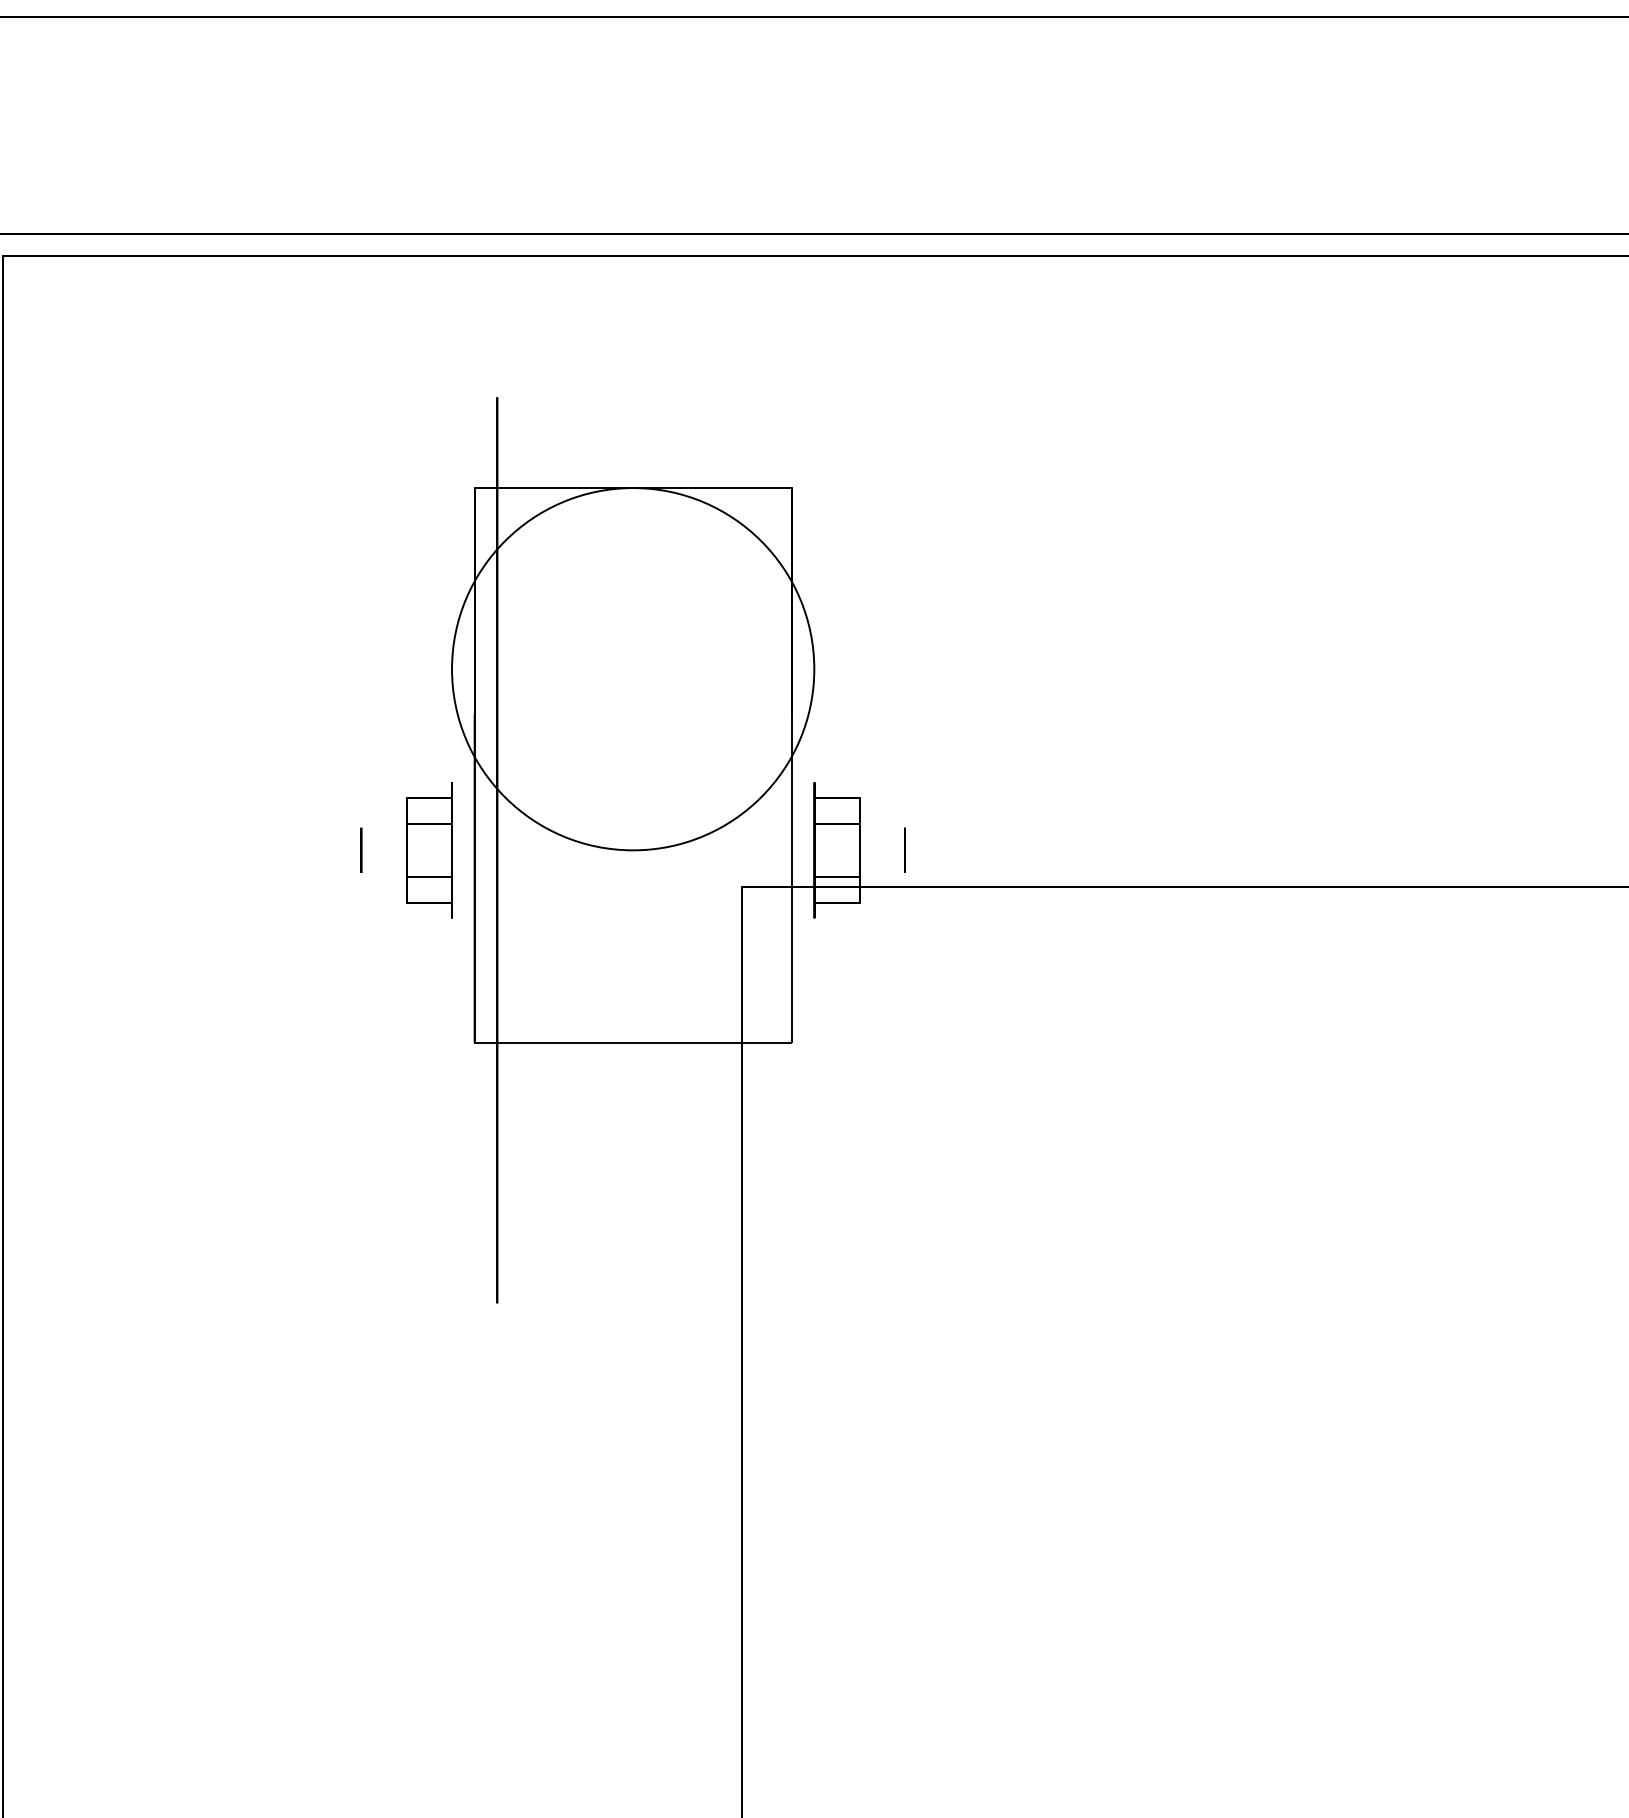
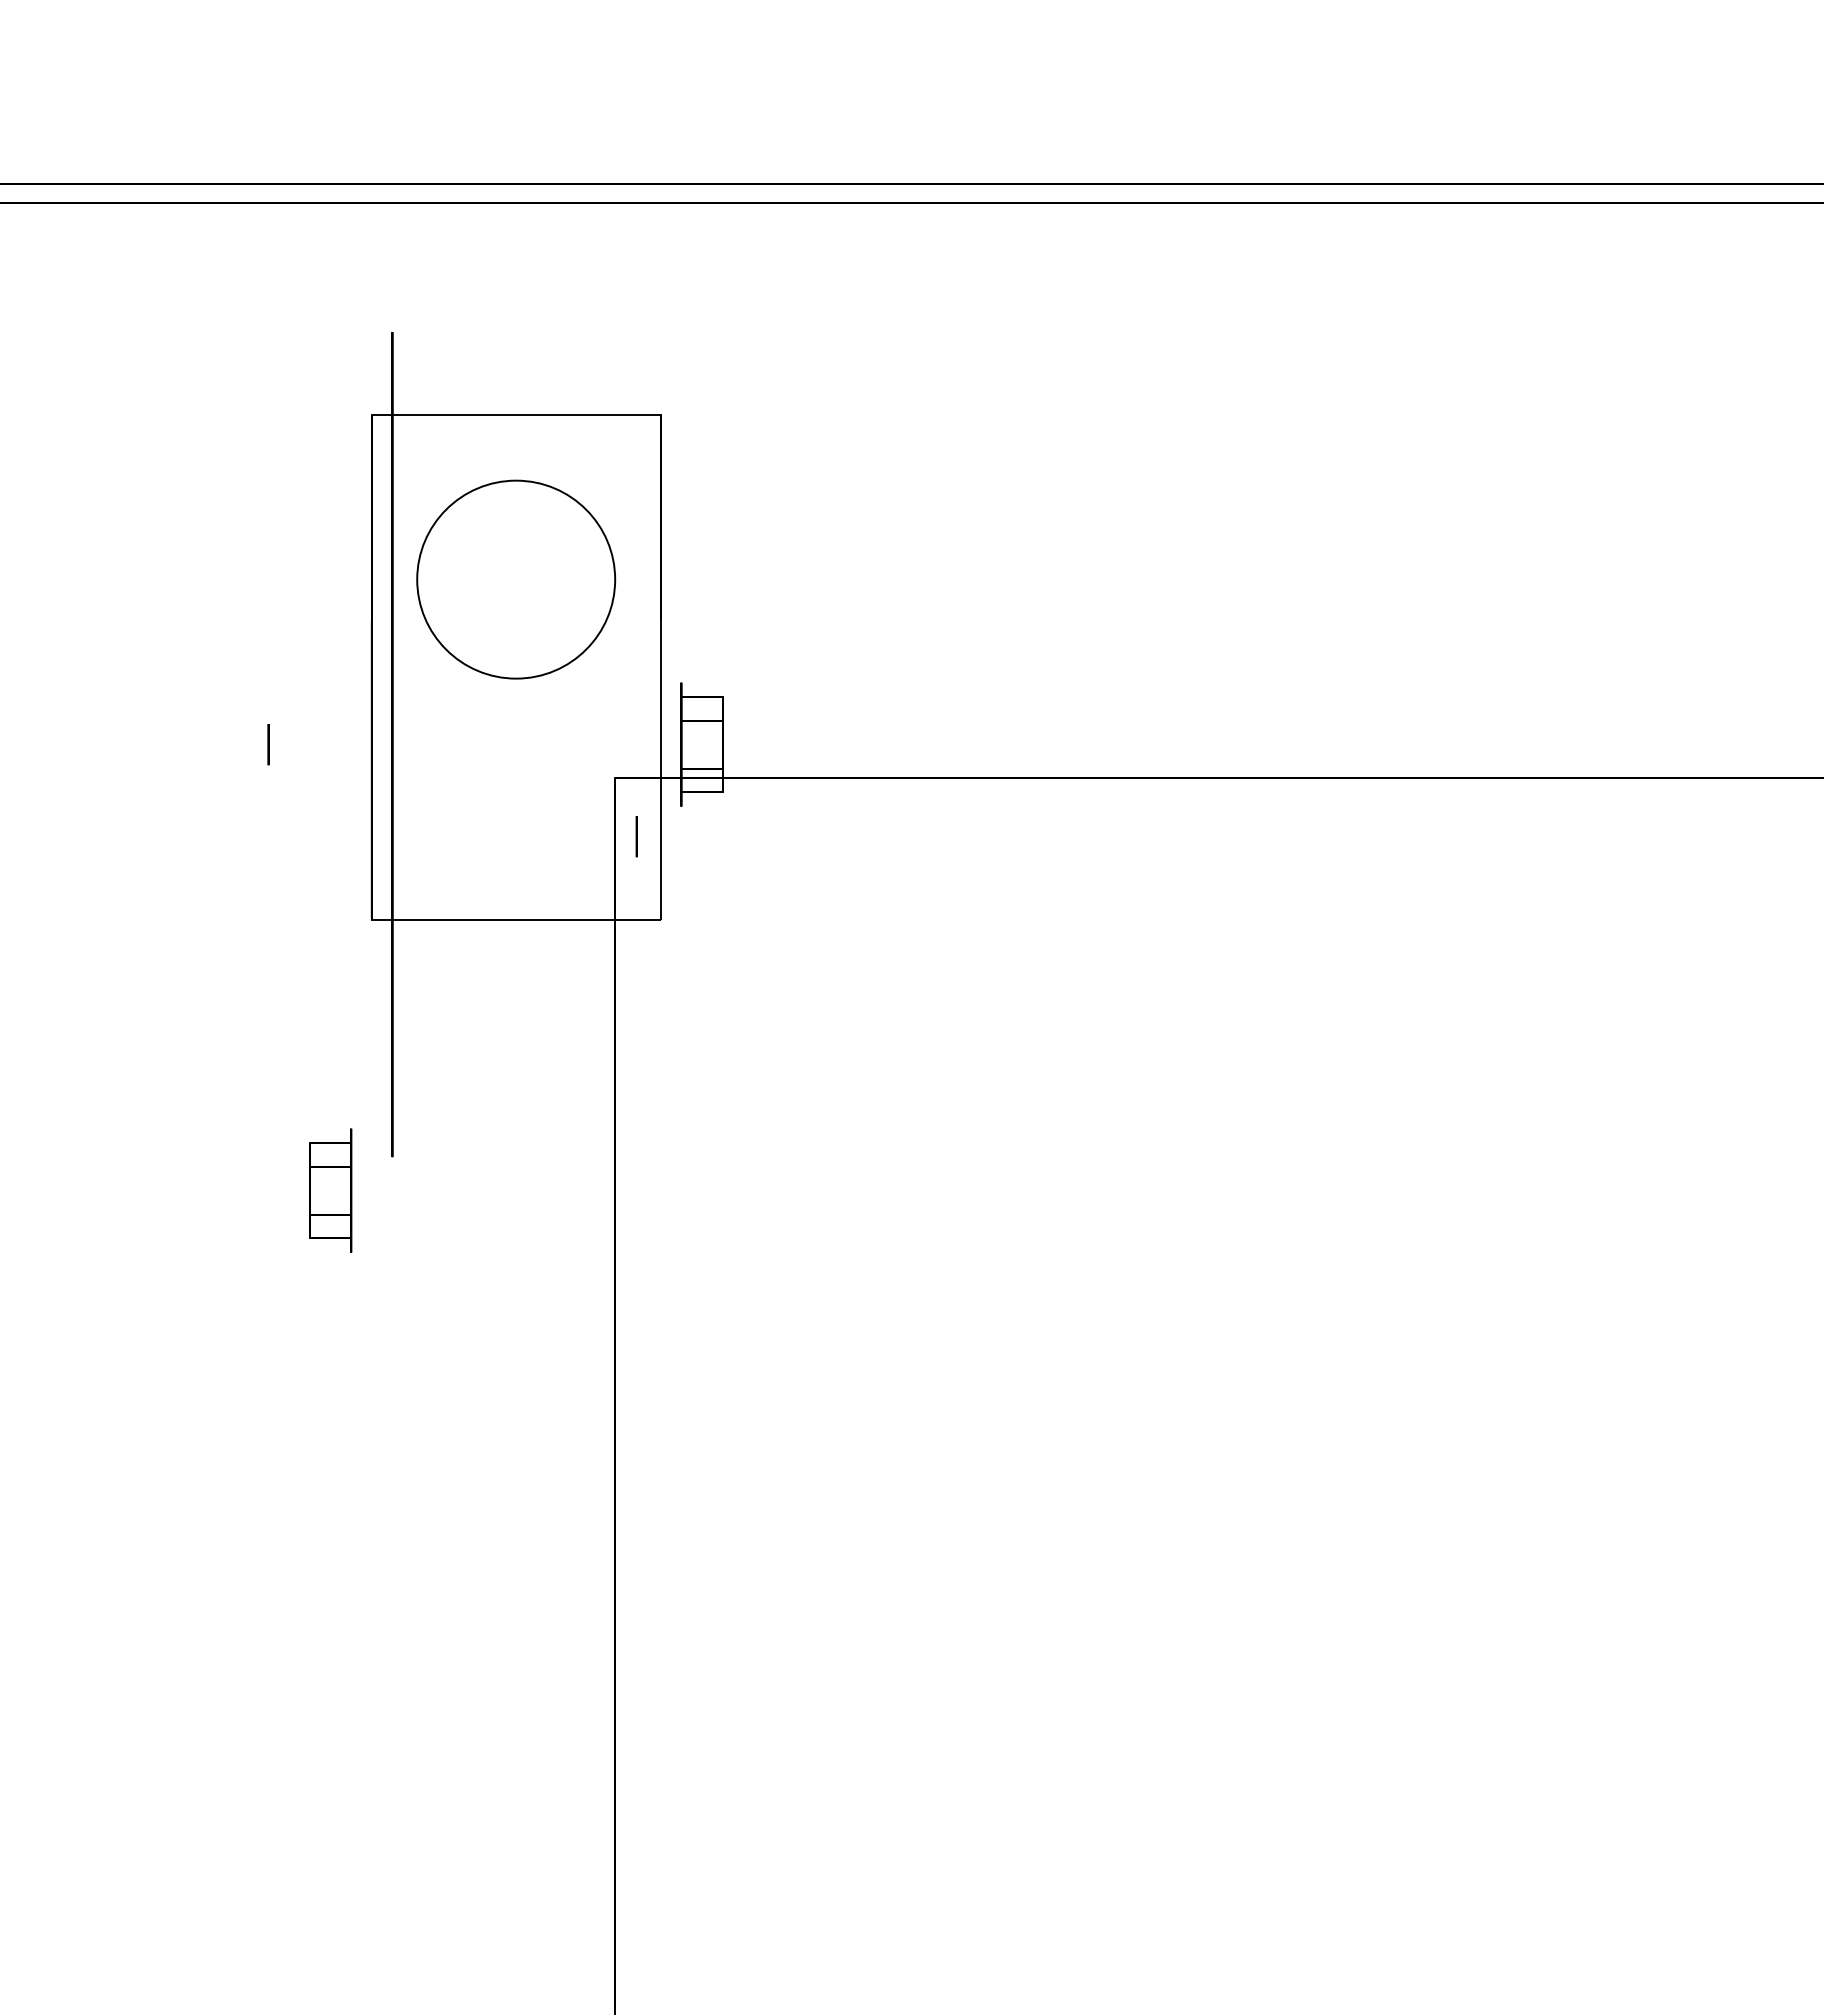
circle: (633, 669) -> (516, 579), size x0.6
part: (429, 850) -> (330, 1190), moved
circle: (904, 850) -> (636, 836), moved

